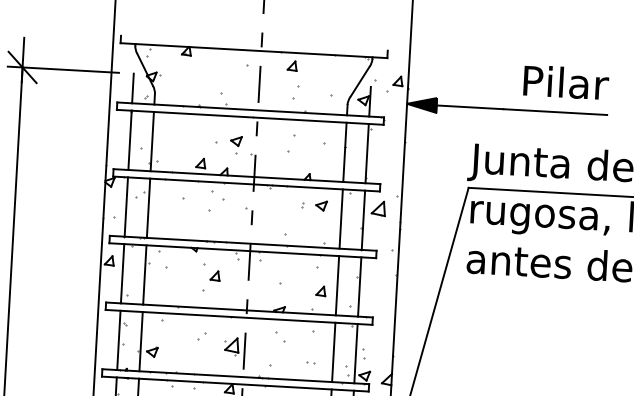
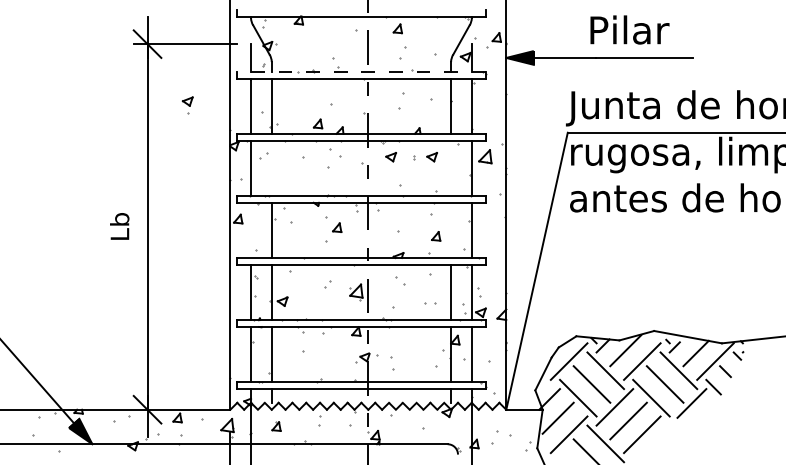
text: (565, 82) -> (629, 29), moved
line: (249, 109) -> (360, 71), solid -> dashed
part: (235, 145) -> (187, 105), moved
part: (276, 203) -> (390, 157), added
line: (148, 207) -> (271, 167), removed
line: (341, 218) -> (451, 167), removed
line: (123, 273) -> (251, 230), removed
line: (337, 285) -> (451, 230), removed
part: (310, 363) -> (430, 303), size x1.6

